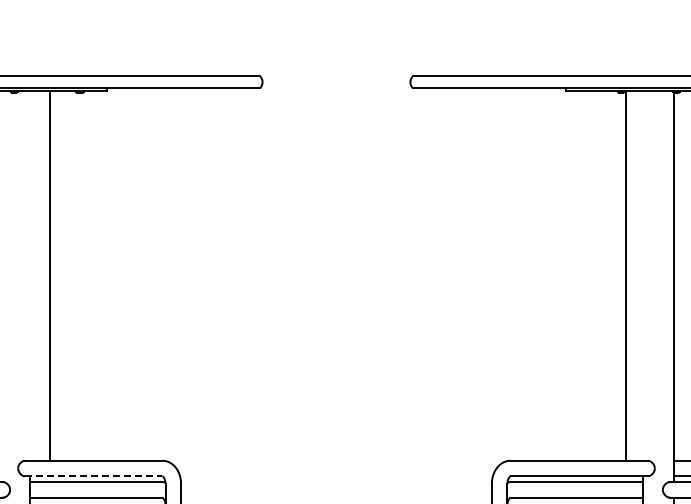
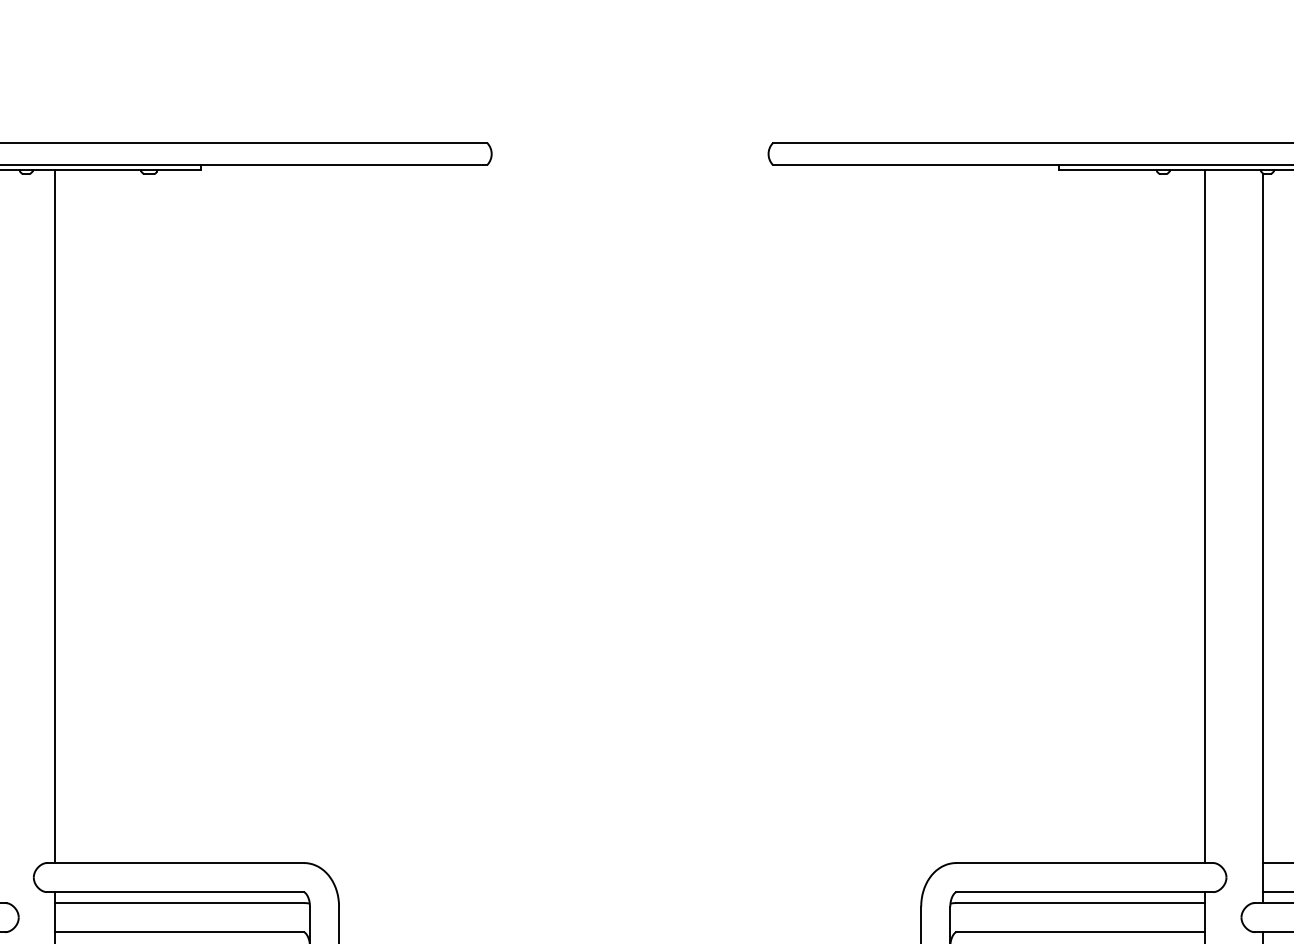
line: (49, 275) -> (55, 516), moved
line: (626, 275) -> (1205, 516), moved
line: (93, 476) -> (174, 892), dashed -> solid

